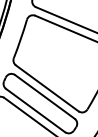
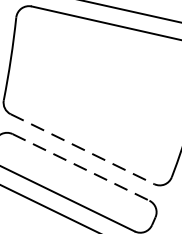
line: (47, 88) -> (83, 149), solid -> dashed
line: (44, 96) -> (79, 166), solid -> dashed

